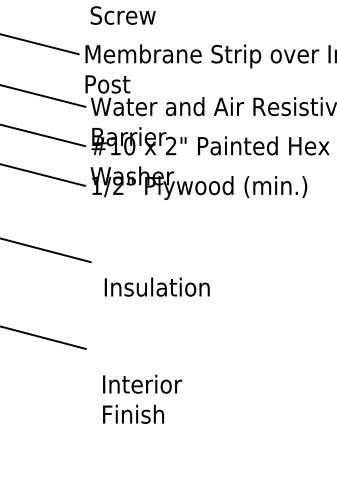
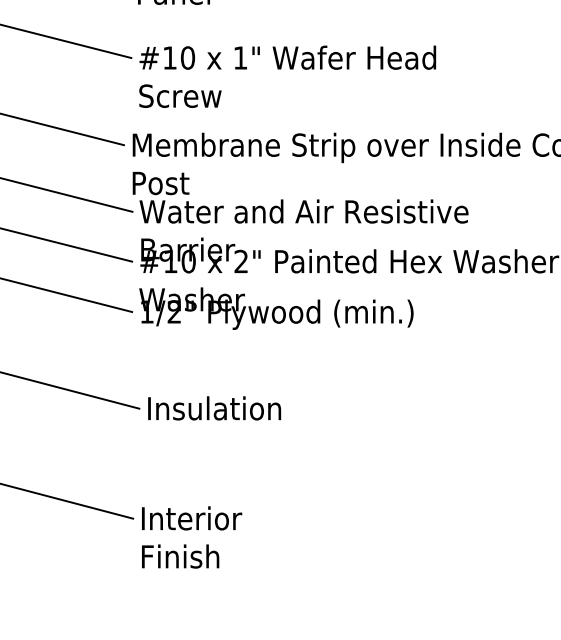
text: (157, 287) -> (214, 408), moved
text: (142, 399) -> (192, 537), moved

